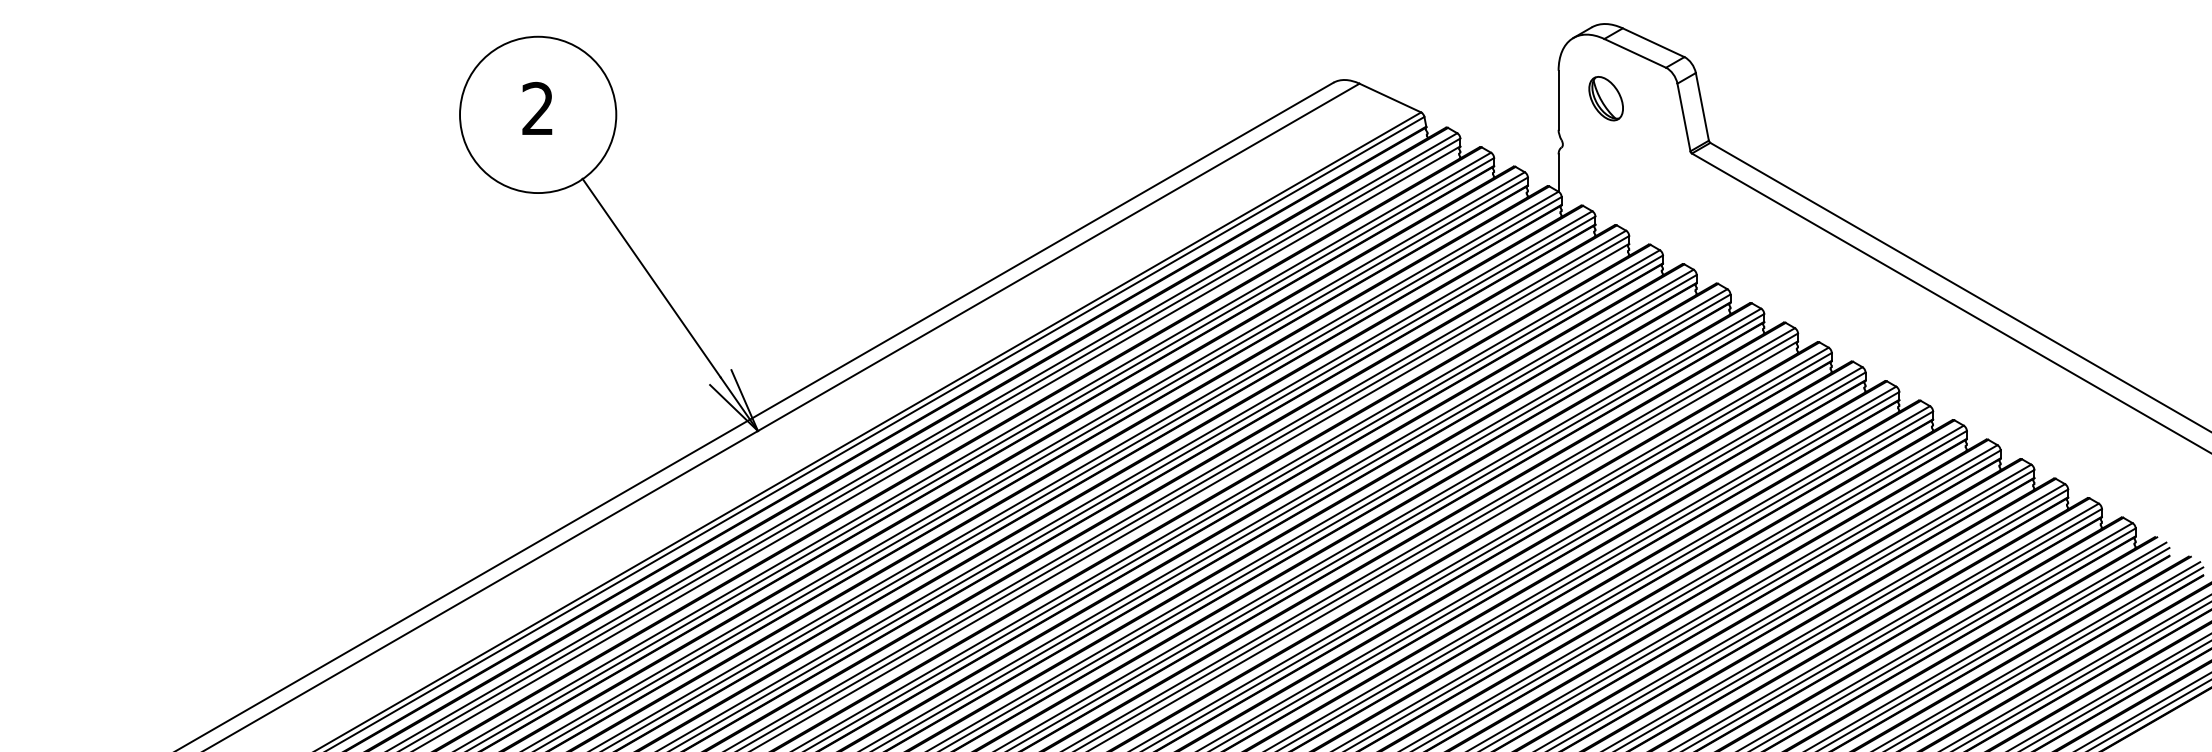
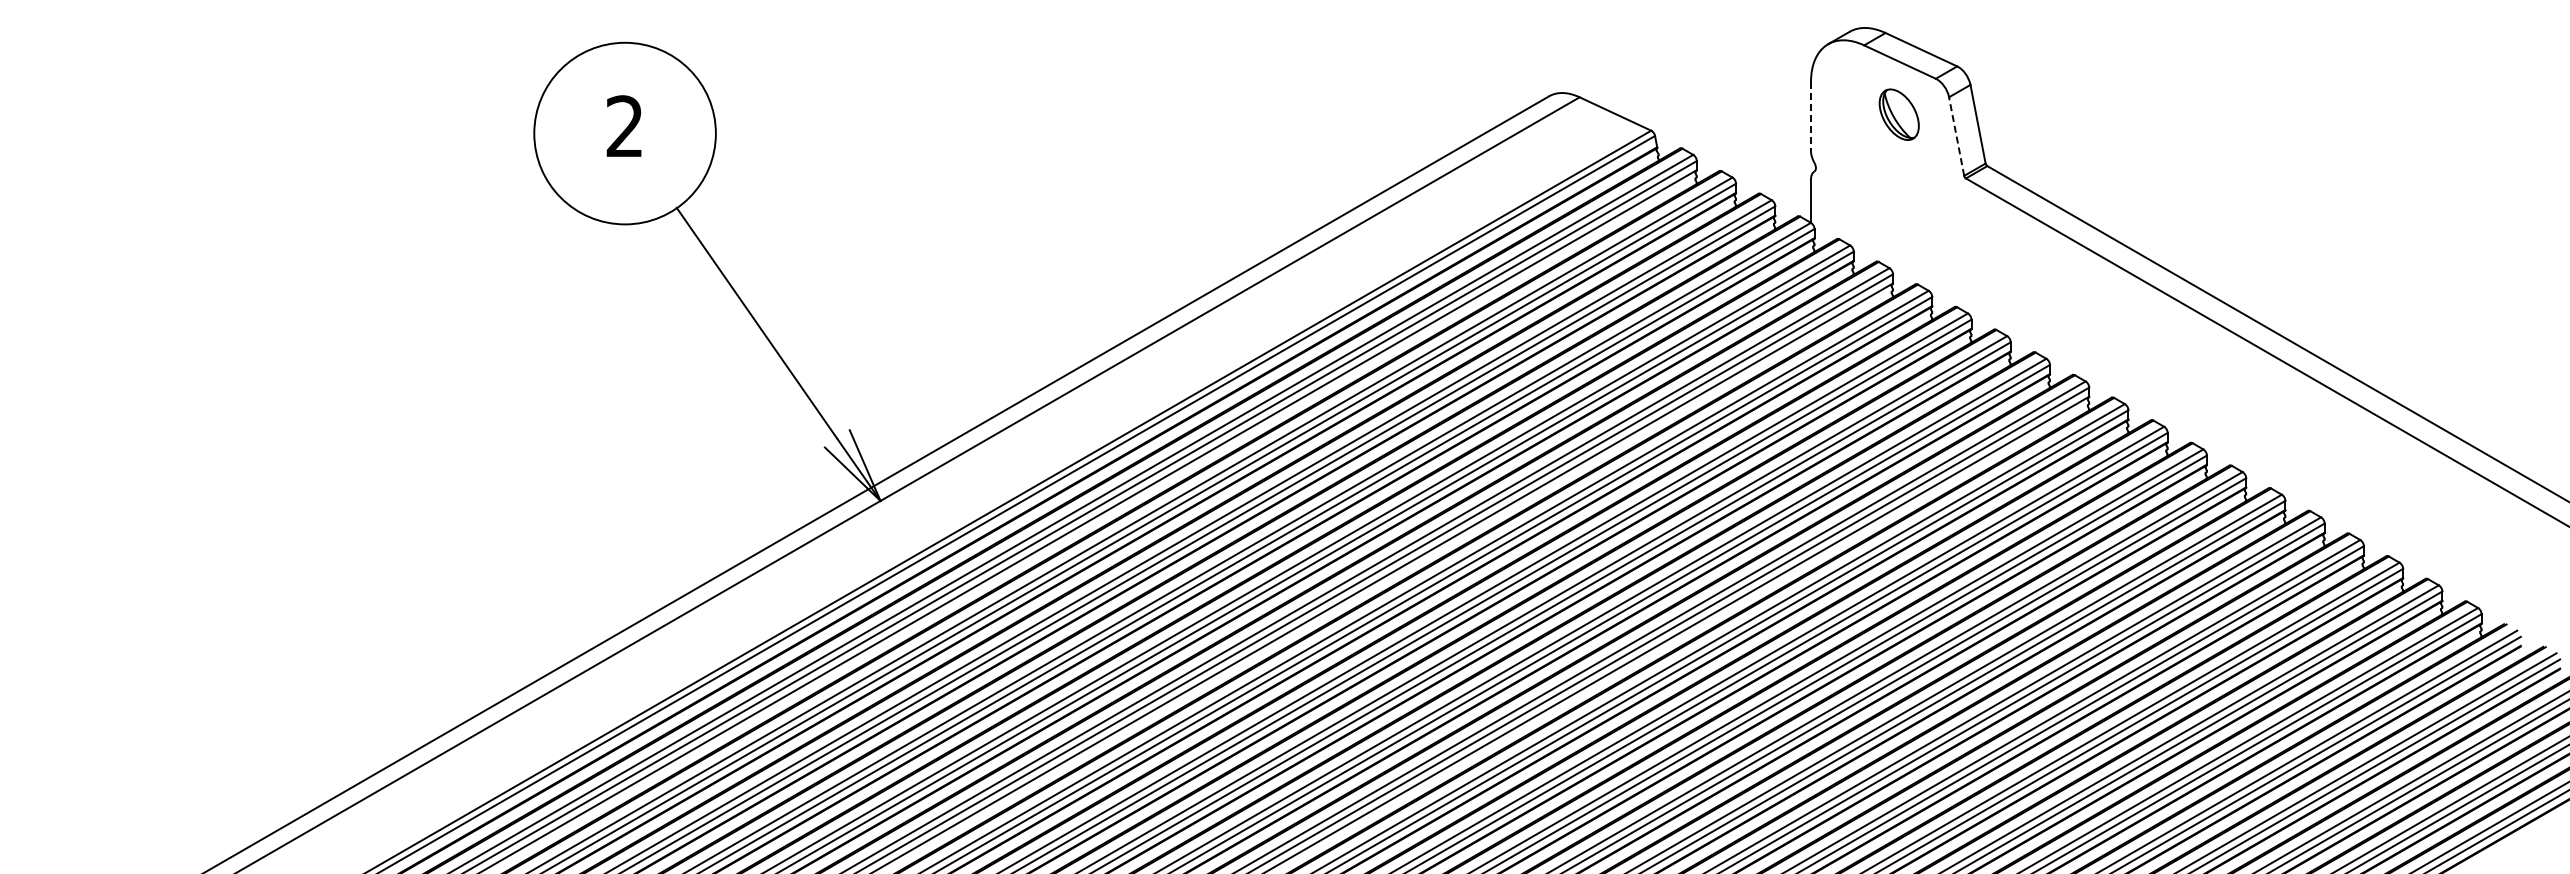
part: (1605, 98) -> (1898, 114), moved
line: (1558, 101) -> (1810, 117), solid -> dashed
line: (1683, 117) -> (1956, 136), solid -> dashed

